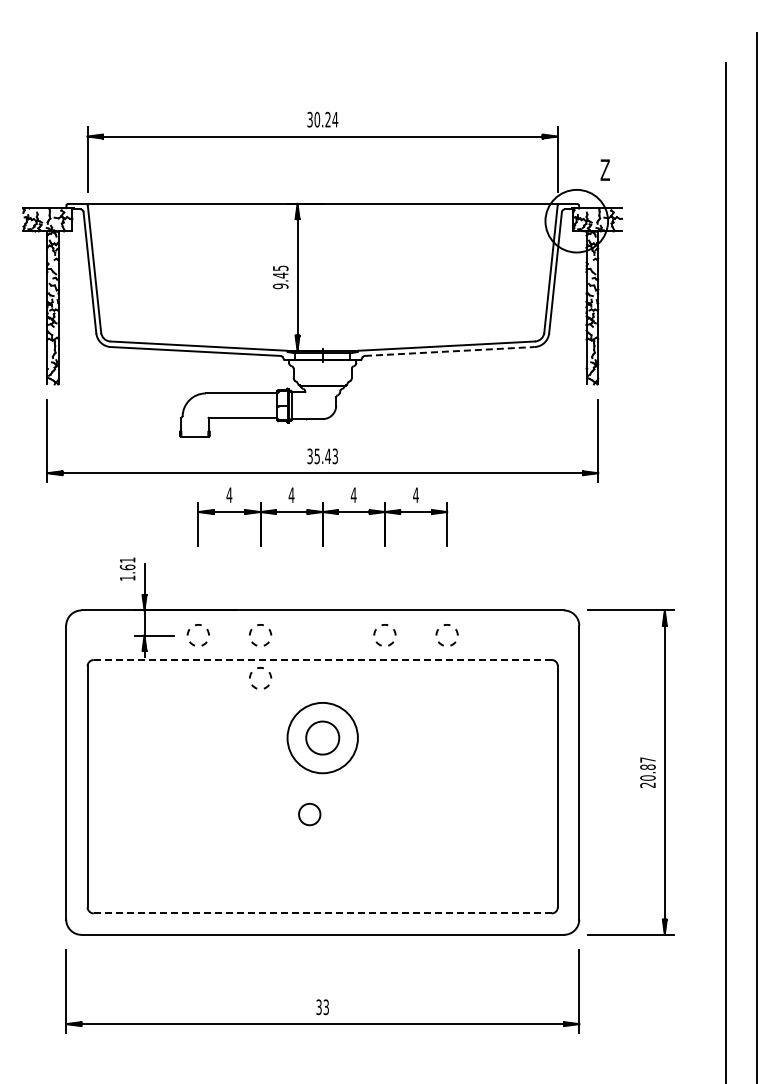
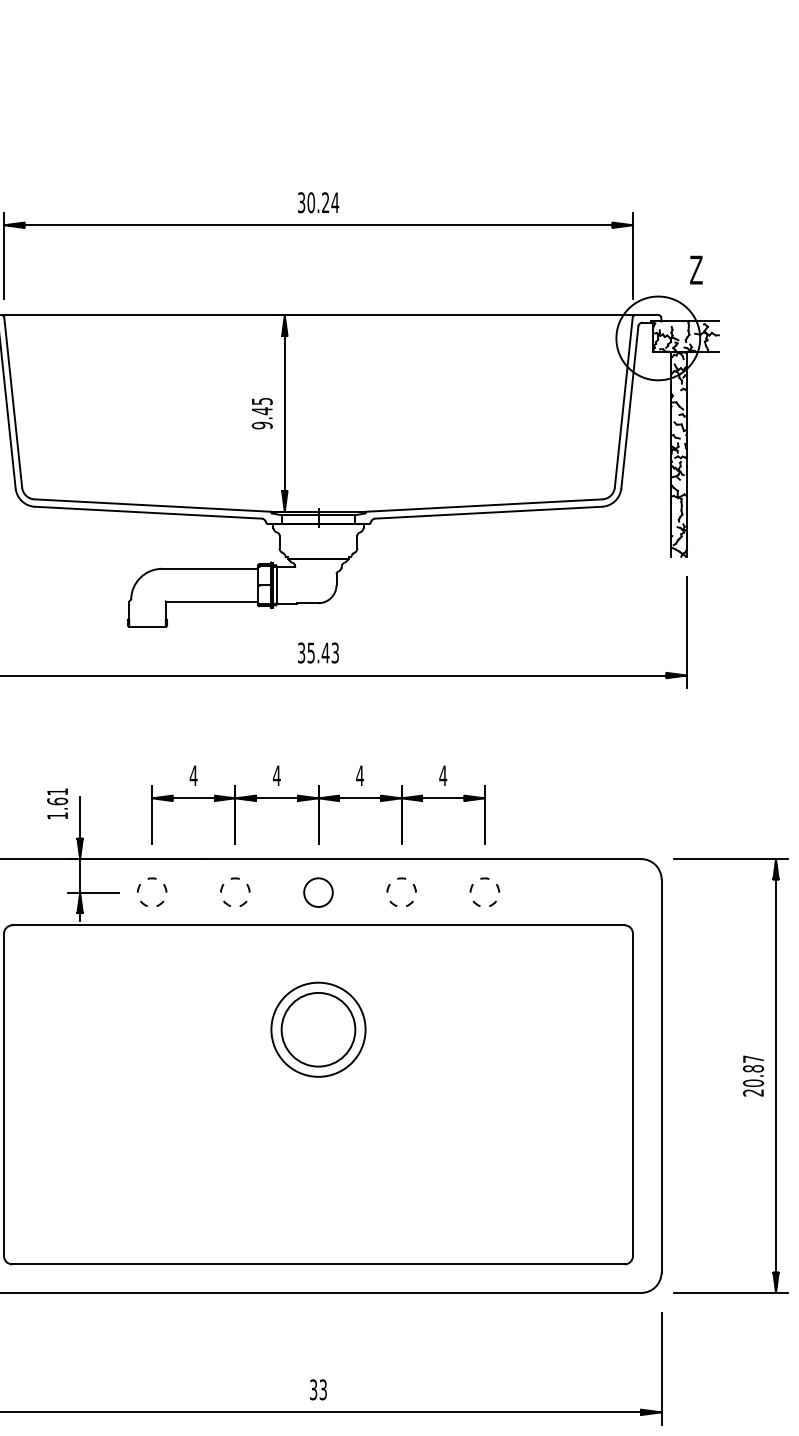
line: (449, 351) -> (488, 512), dashed -> solid
part: (322, 516) -> (318, 804), moved
line: (322, 660) -> (318, 926), dashed -> solid
part: (252, 673) -> (224, 943), removed
circle: (322, 737) -> (318, 1029), size x1.67
circle: (309, 814) -> (318, 892), moved
line: (322, 913) -> (318, 1264), dashed -> solid

